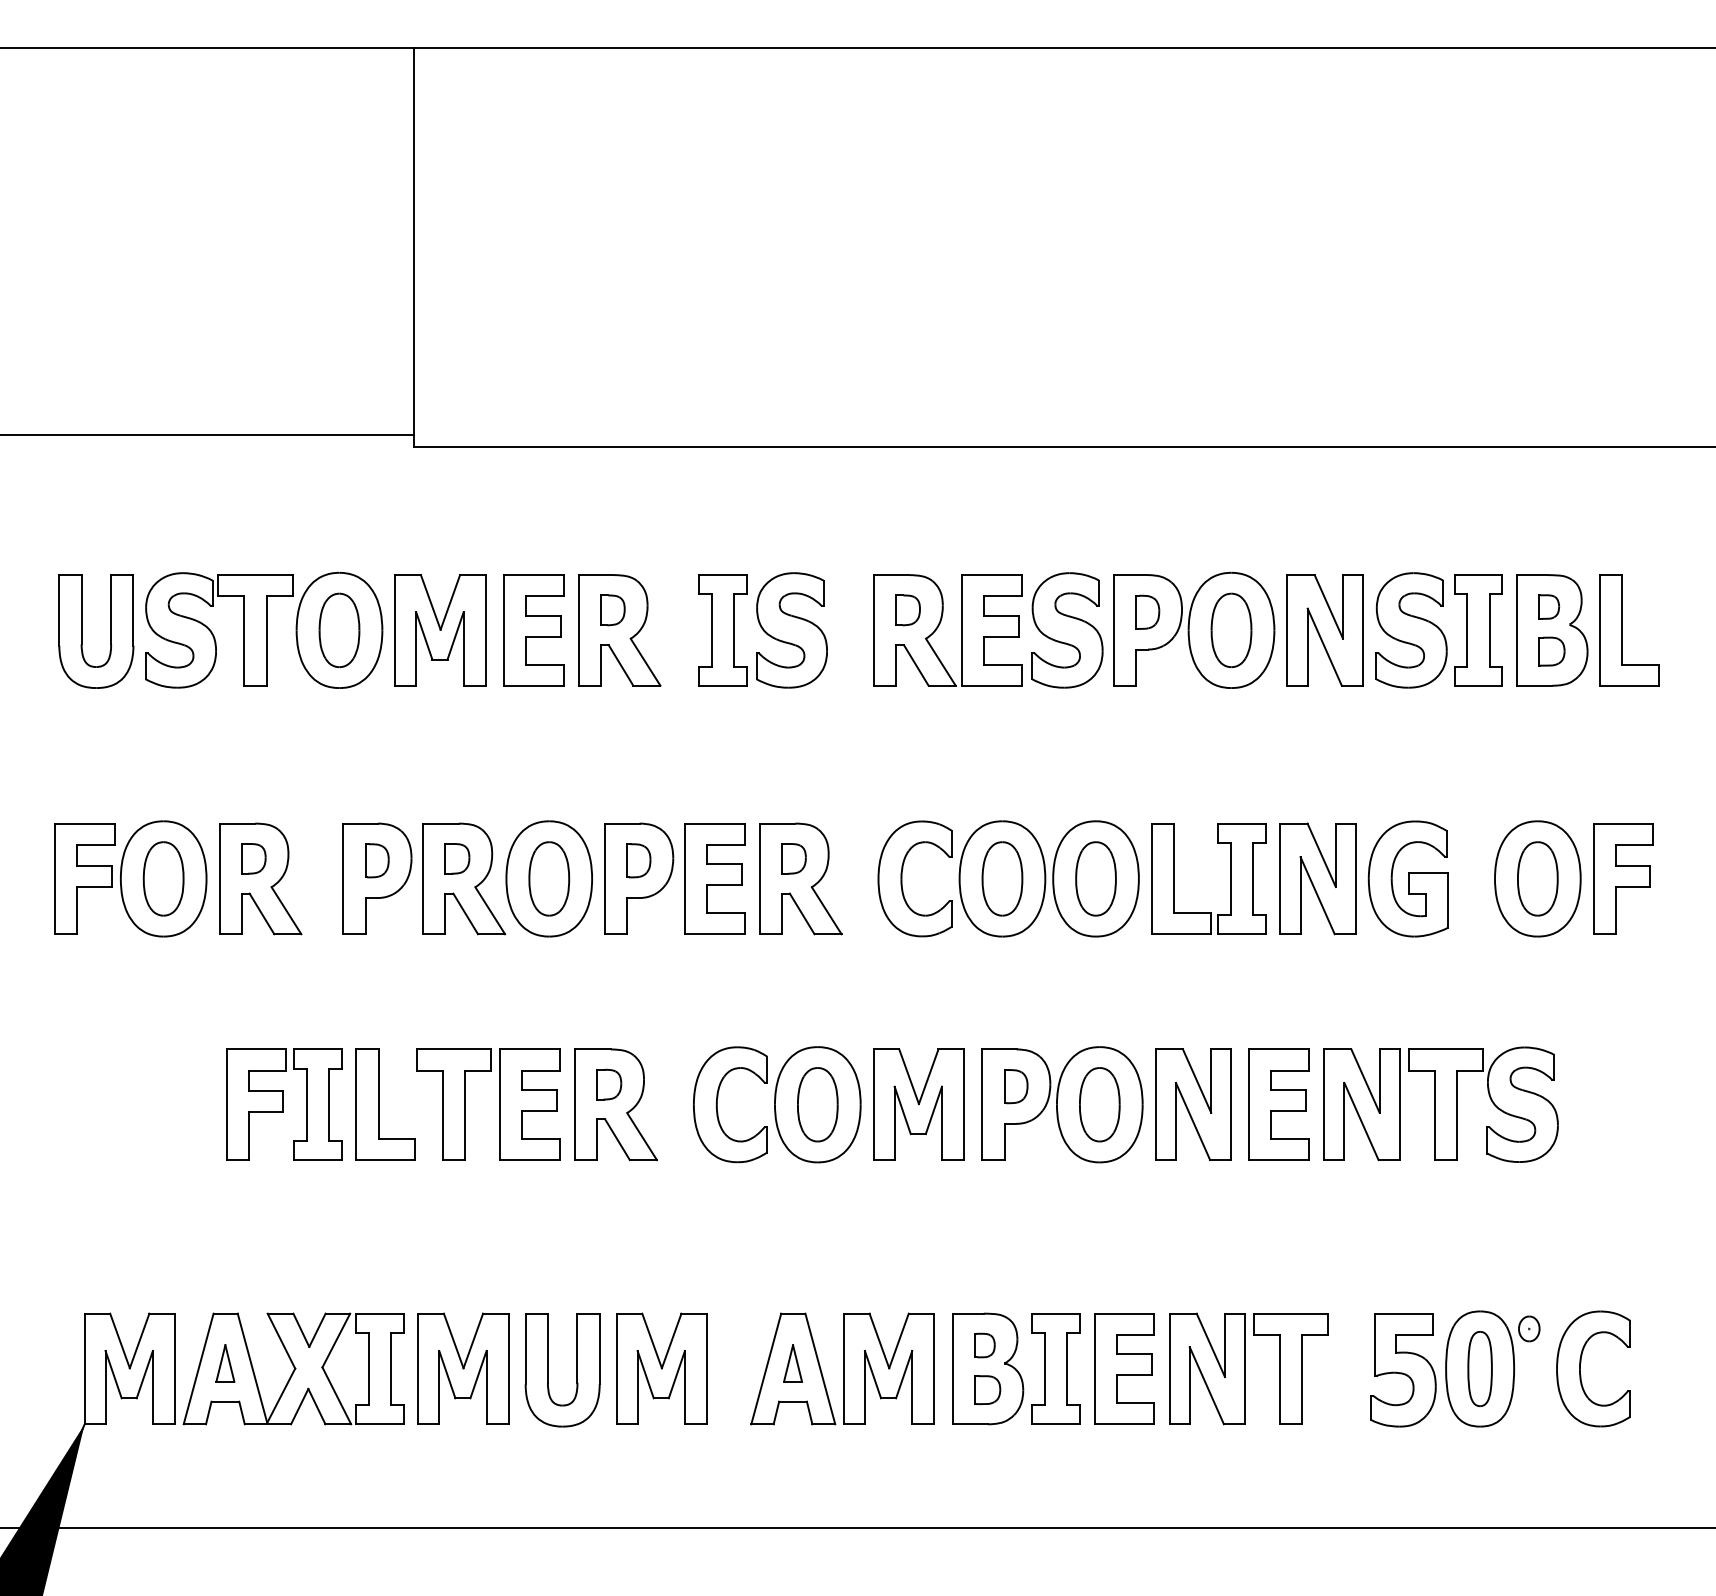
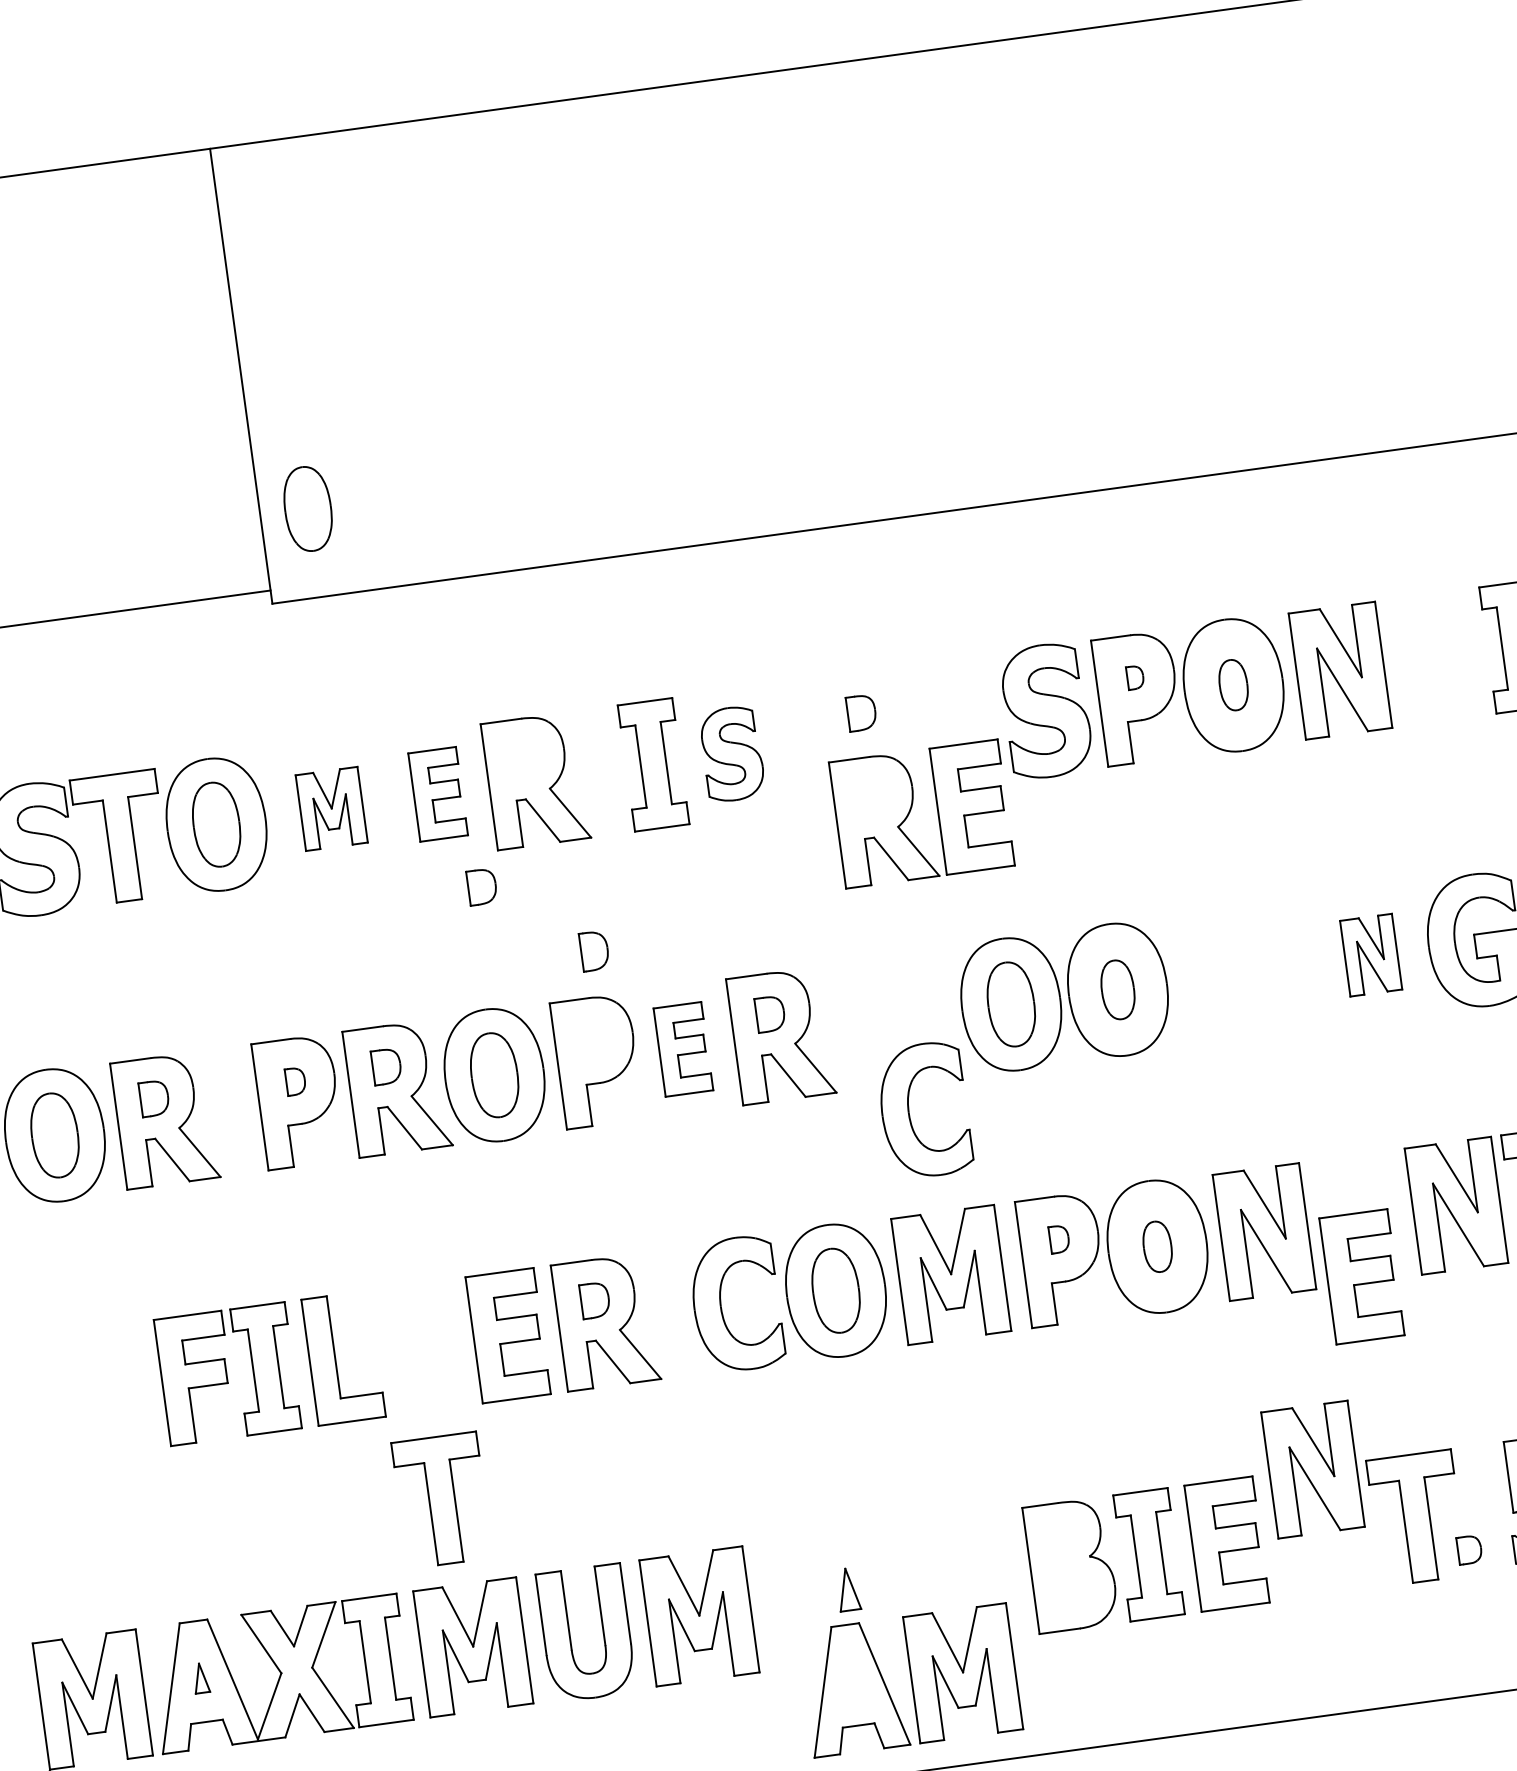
part: (455, 368) -> (307, 507), added
part: (612, 610) -> (481, 887), moved
part: (1147, 611) -> (1134, 676), size x0.6
part: (940, 624) -> (912, 808), moved
part: (1231, 629) -> (1233, 684), size x0.6
part: (440, 630) -> (331, 808), size x0.6
part: (533, 630) -> (437, 794), size x0.7
part: (791, 630) -> (731, 754), size x0.7
part: (1411, 630) -> (1438, 657), removed
part: (377, 860) -> (295, 1081), size x0.7
part: (638, 860) -> (593, 950), moved
part: (714, 878) -> (682, 1048), size x0.7
part: (902, 878) -> (909, 1111), moved
part: (1095, 878) -> (1117, 989), size x0.7
part: (1230, 878) -> (1271, 968), removed
part: (1317, 878) -> (1370, 954), size x0.6
part: (1016, 1086) -> (1059, 1238), size x0.7
part: (453, 1104) -> (441, 1500), moved
part: (1099, 1104) -> (1157, 1246), size x0.6
part: (1278, 1104) -> (1361, 1276), moved
part: (984, 1345) -> (1469, 1549), moved
part: (225, 1363) -> (201, 1678), size x0.7
part: (842, 1368) -> (909, 1679), moved
part: (1207, 1368) -> (1313, 1469), moved
part: (987, 1389) -> (1073, 1588), removed

